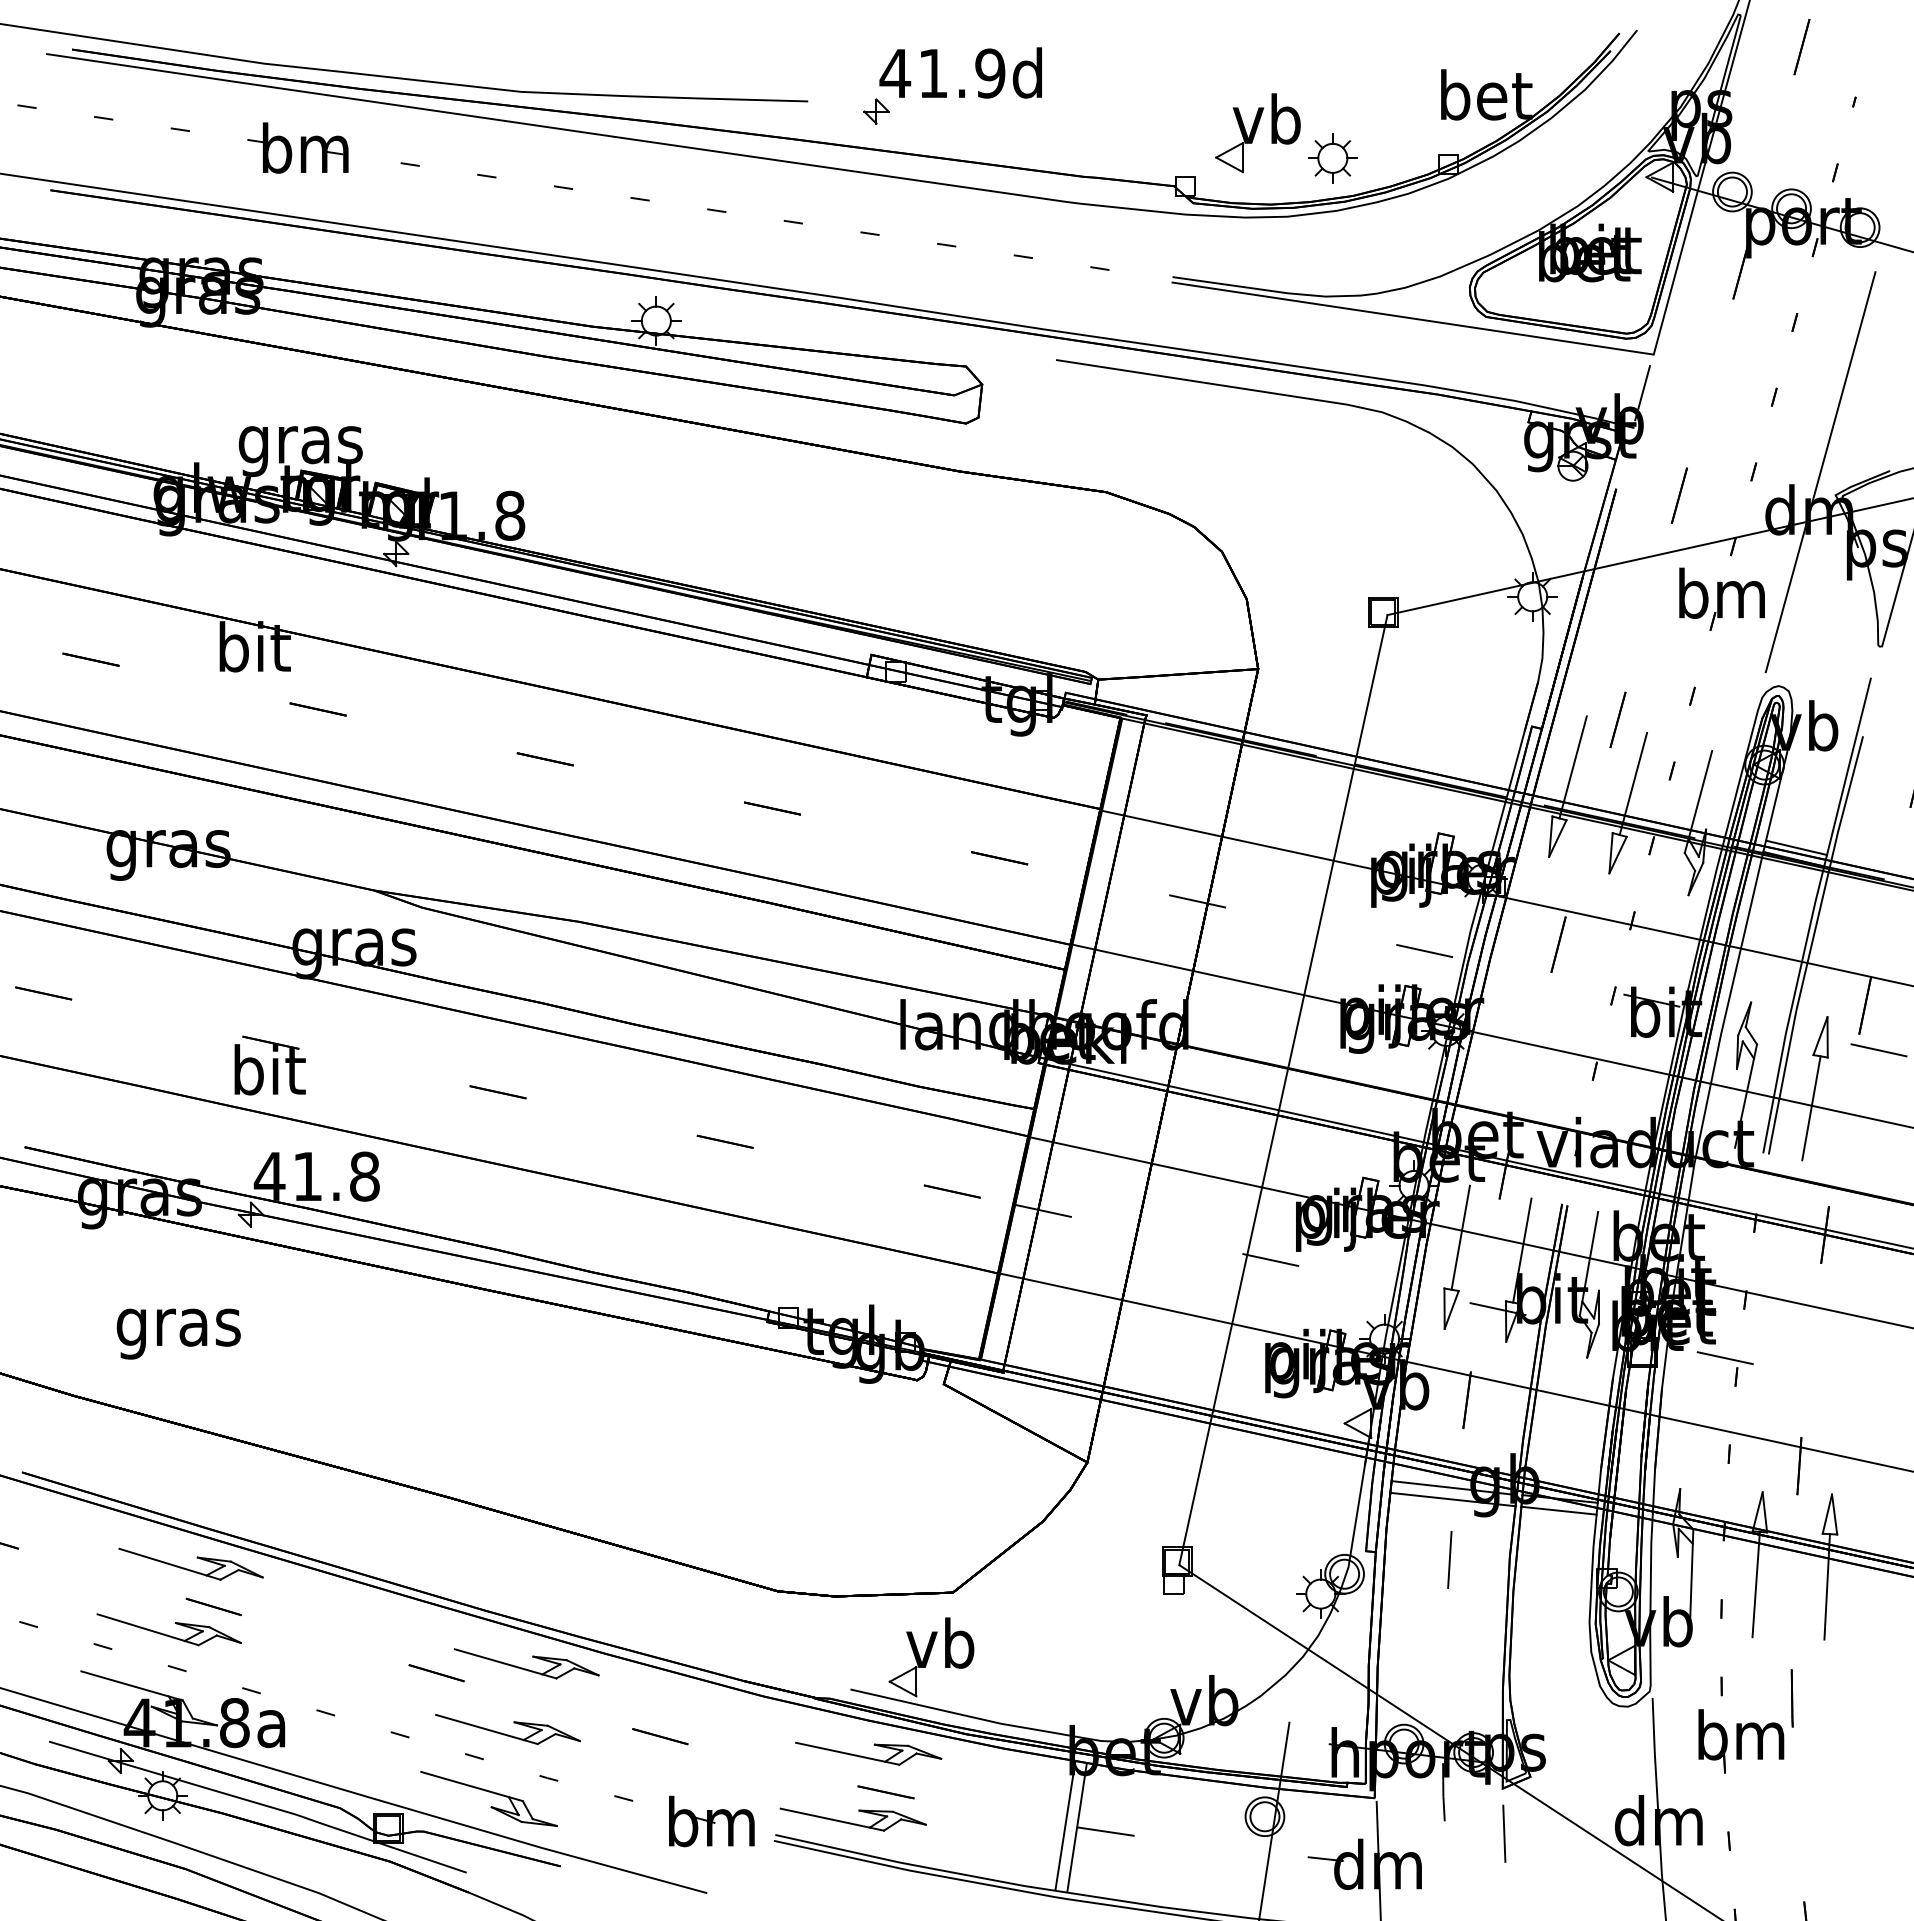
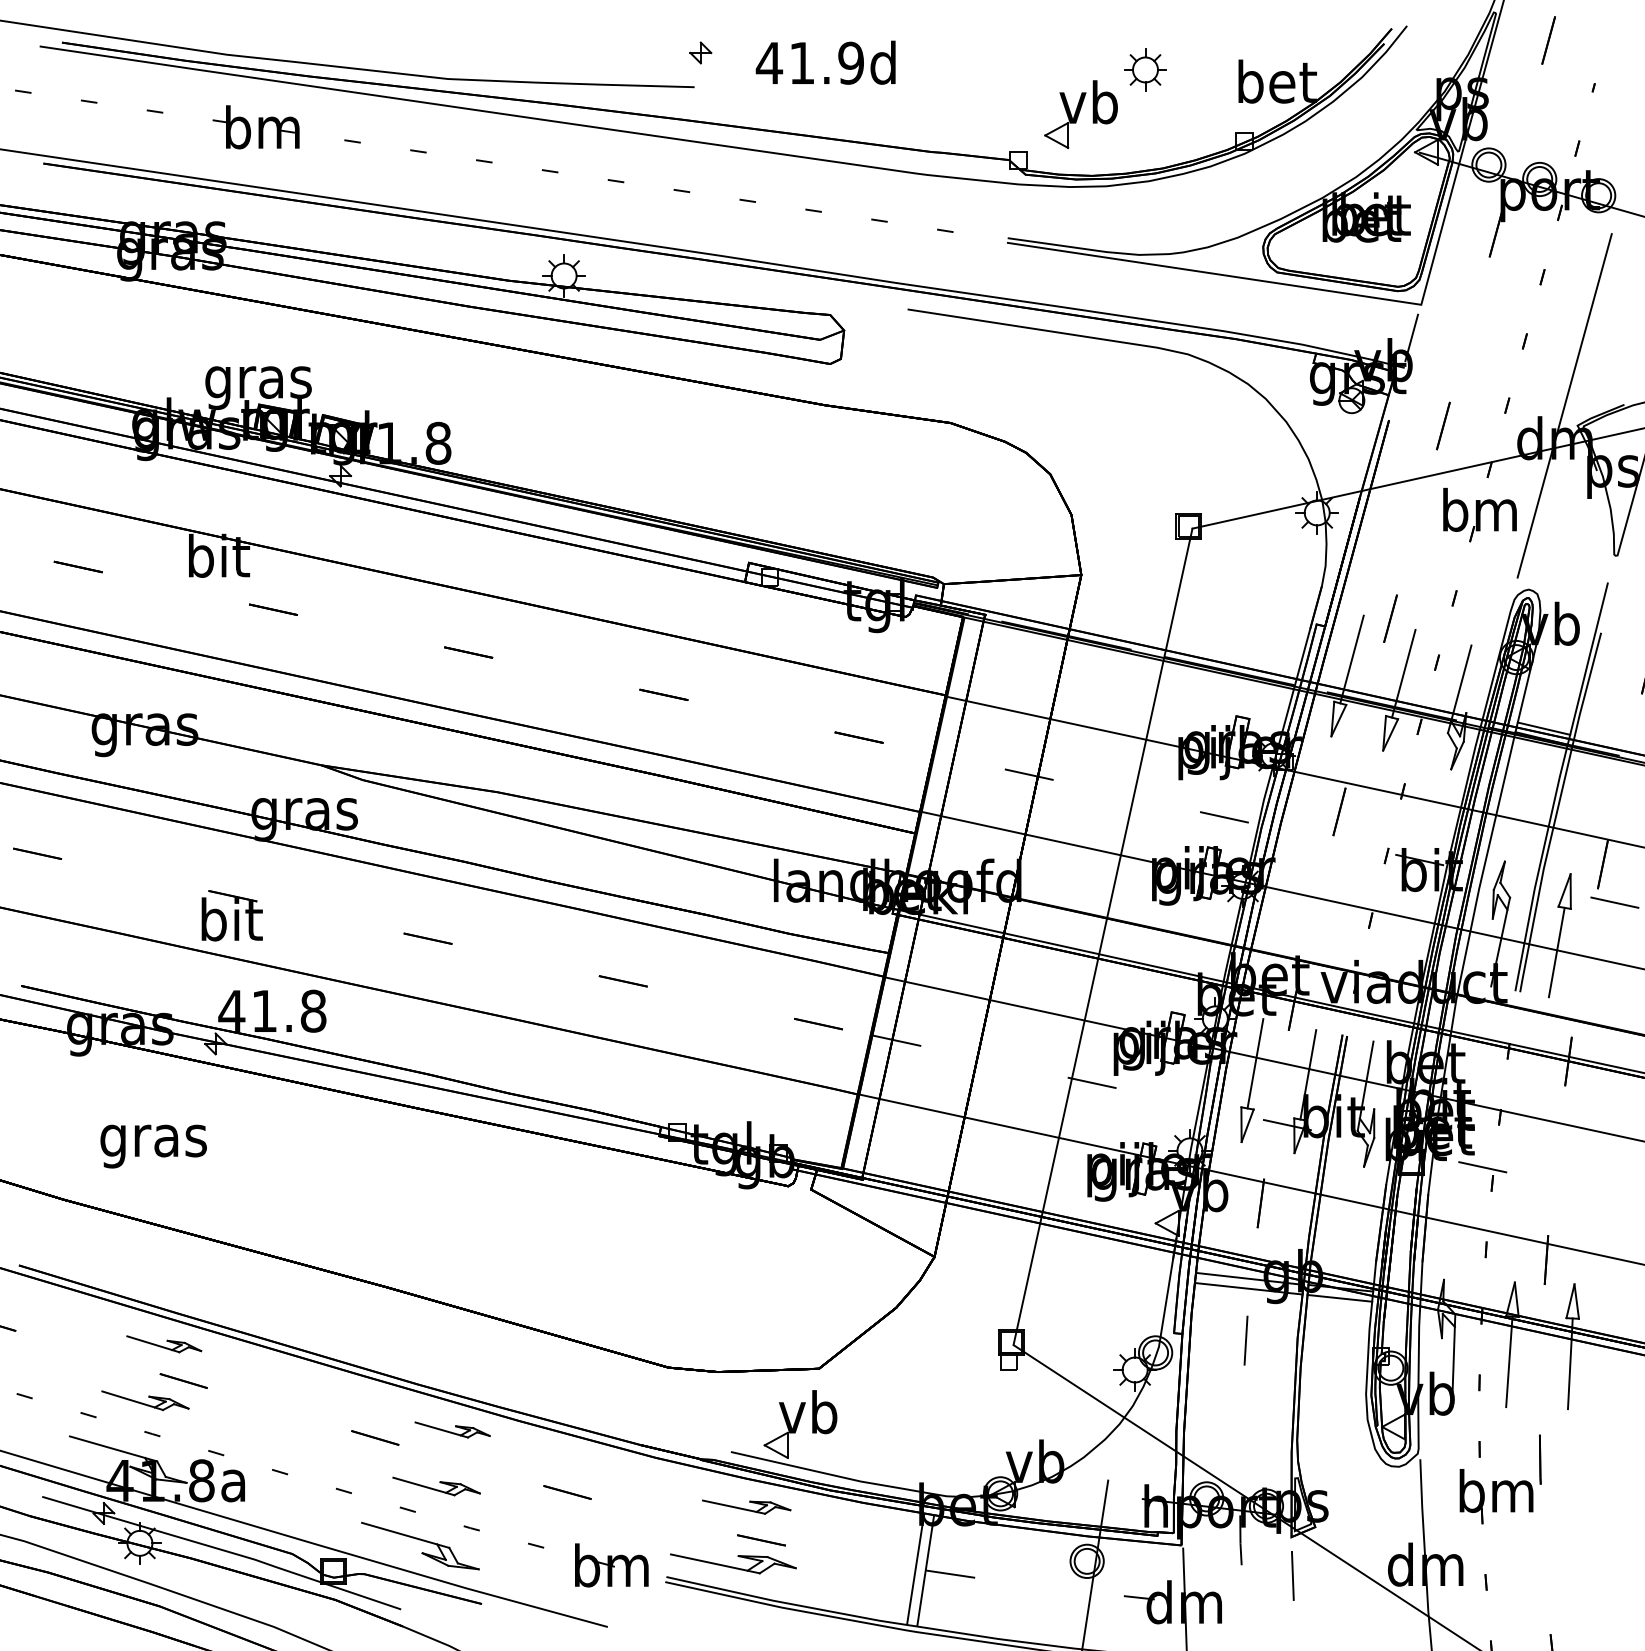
part: (876, 111) -> (700, 52), moved
part: (1332, 158) -> (1145, 70), moved
part: (190, 1563) -> (163, 1343), size x0.6
part: (168, 1629) -> (144, 1400), size x0.7
part: (526, 1663) -> (452, 1429), size x0.6
part: (507, 1729) -> (436, 1486), size x0.7
part: (868, 1753) -> (746, 1507), size x0.7

